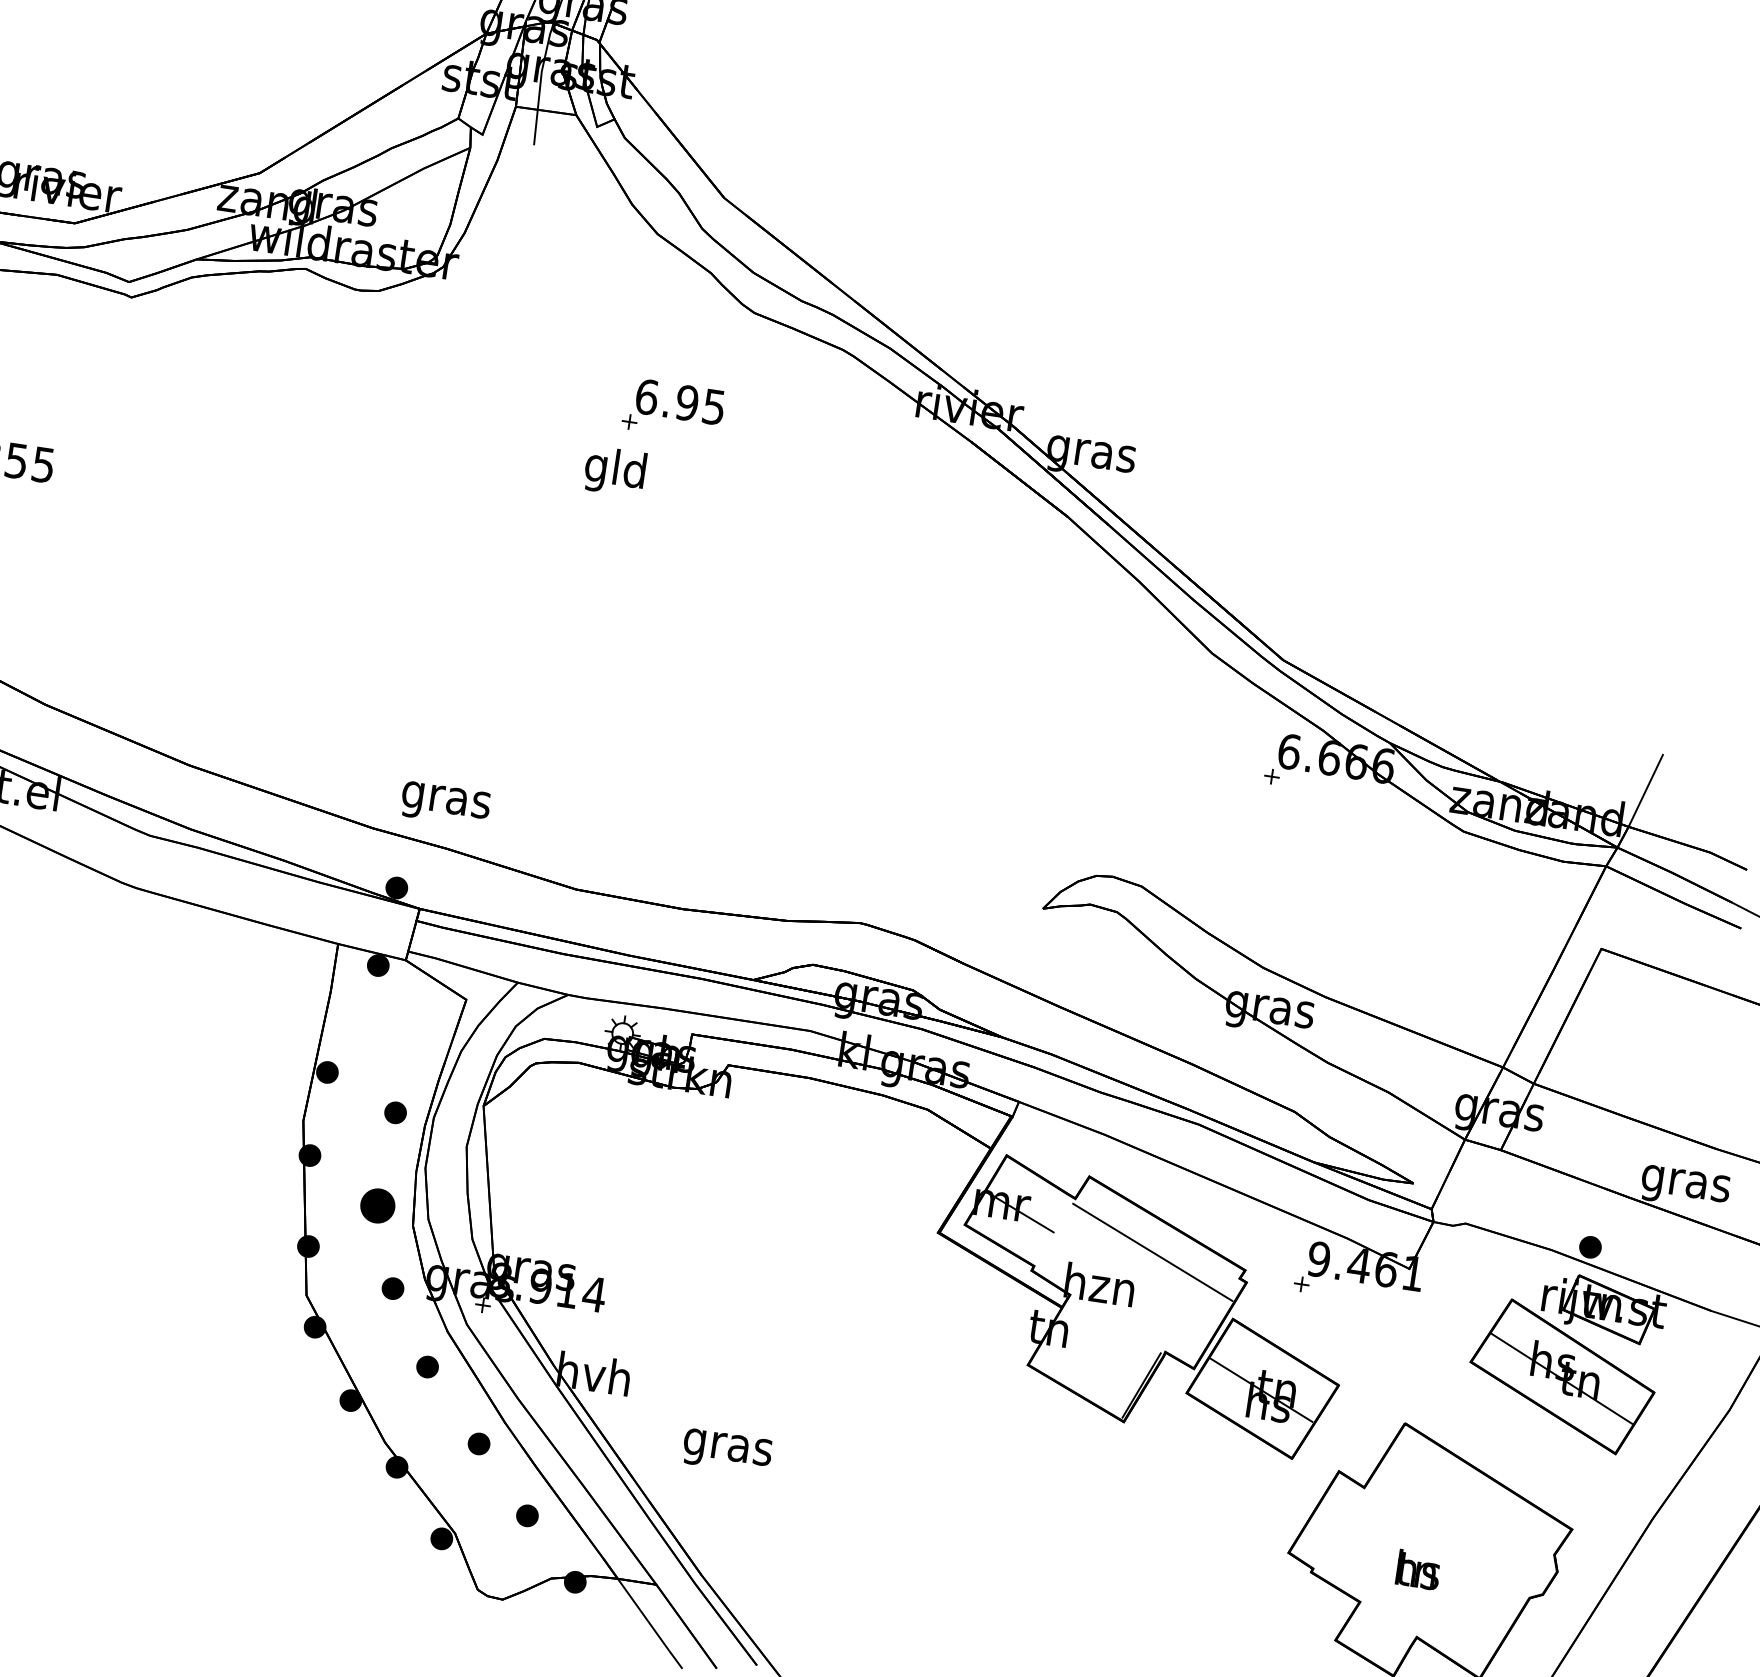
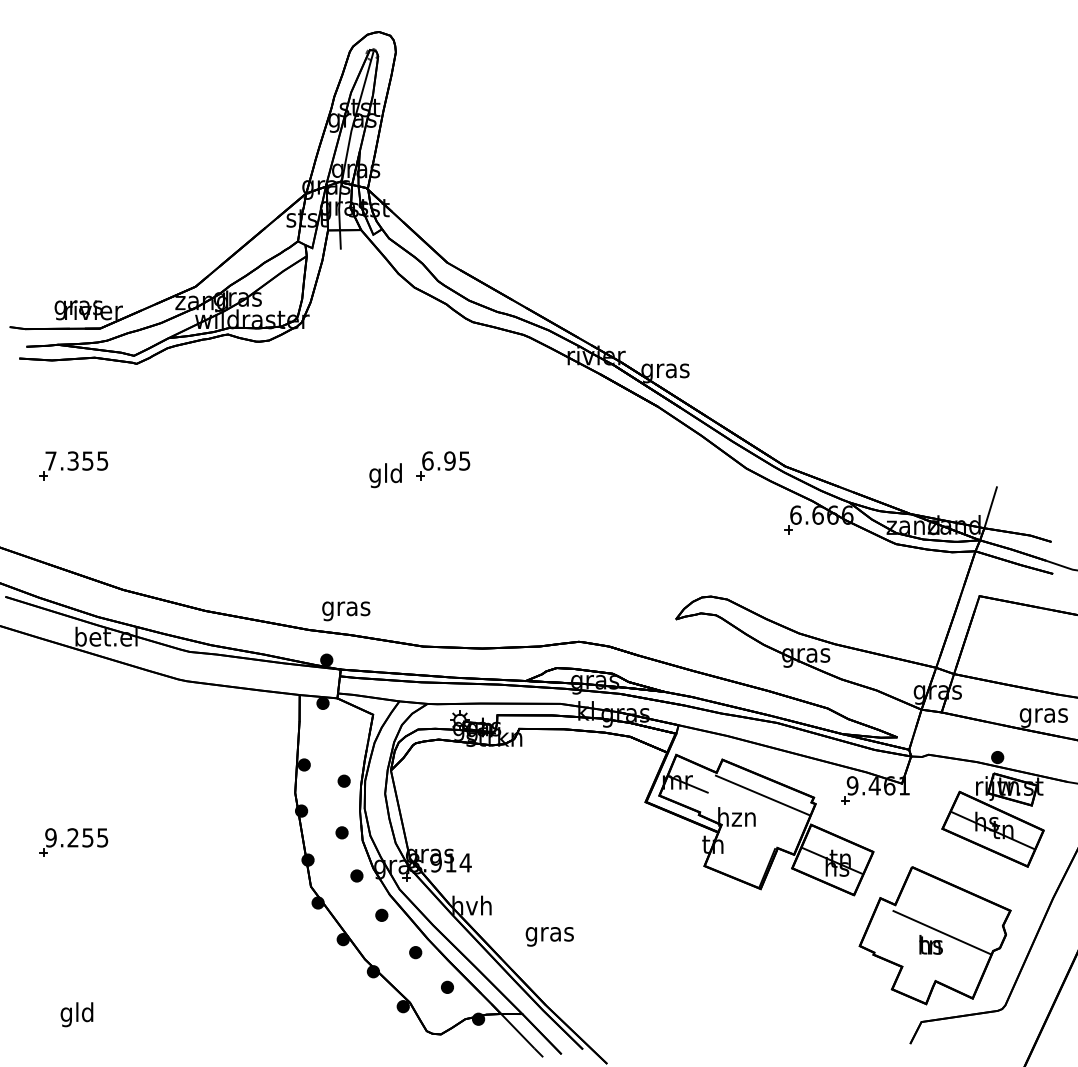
part: (674, 409) -> (443, 465), moved
text: (614, 471) -> (385, 475), moved
part: (376, 1205) -> (341, 832), size x0.62
line: (1440, 1550) -> (941, 932), added

